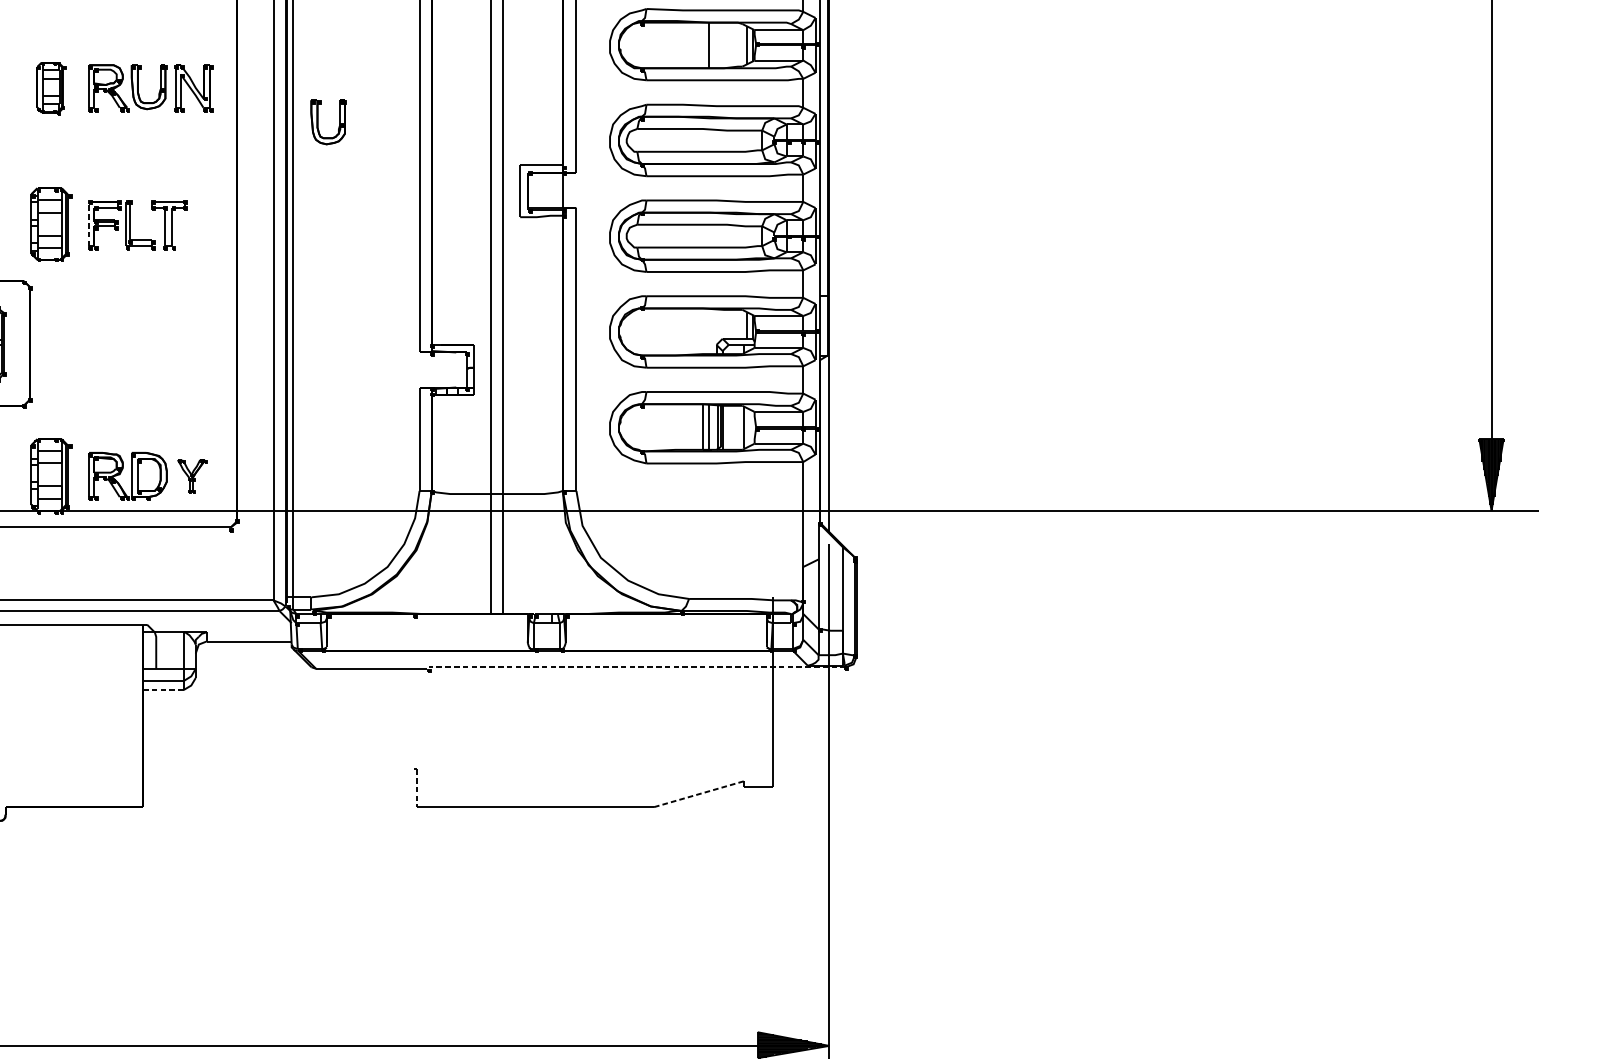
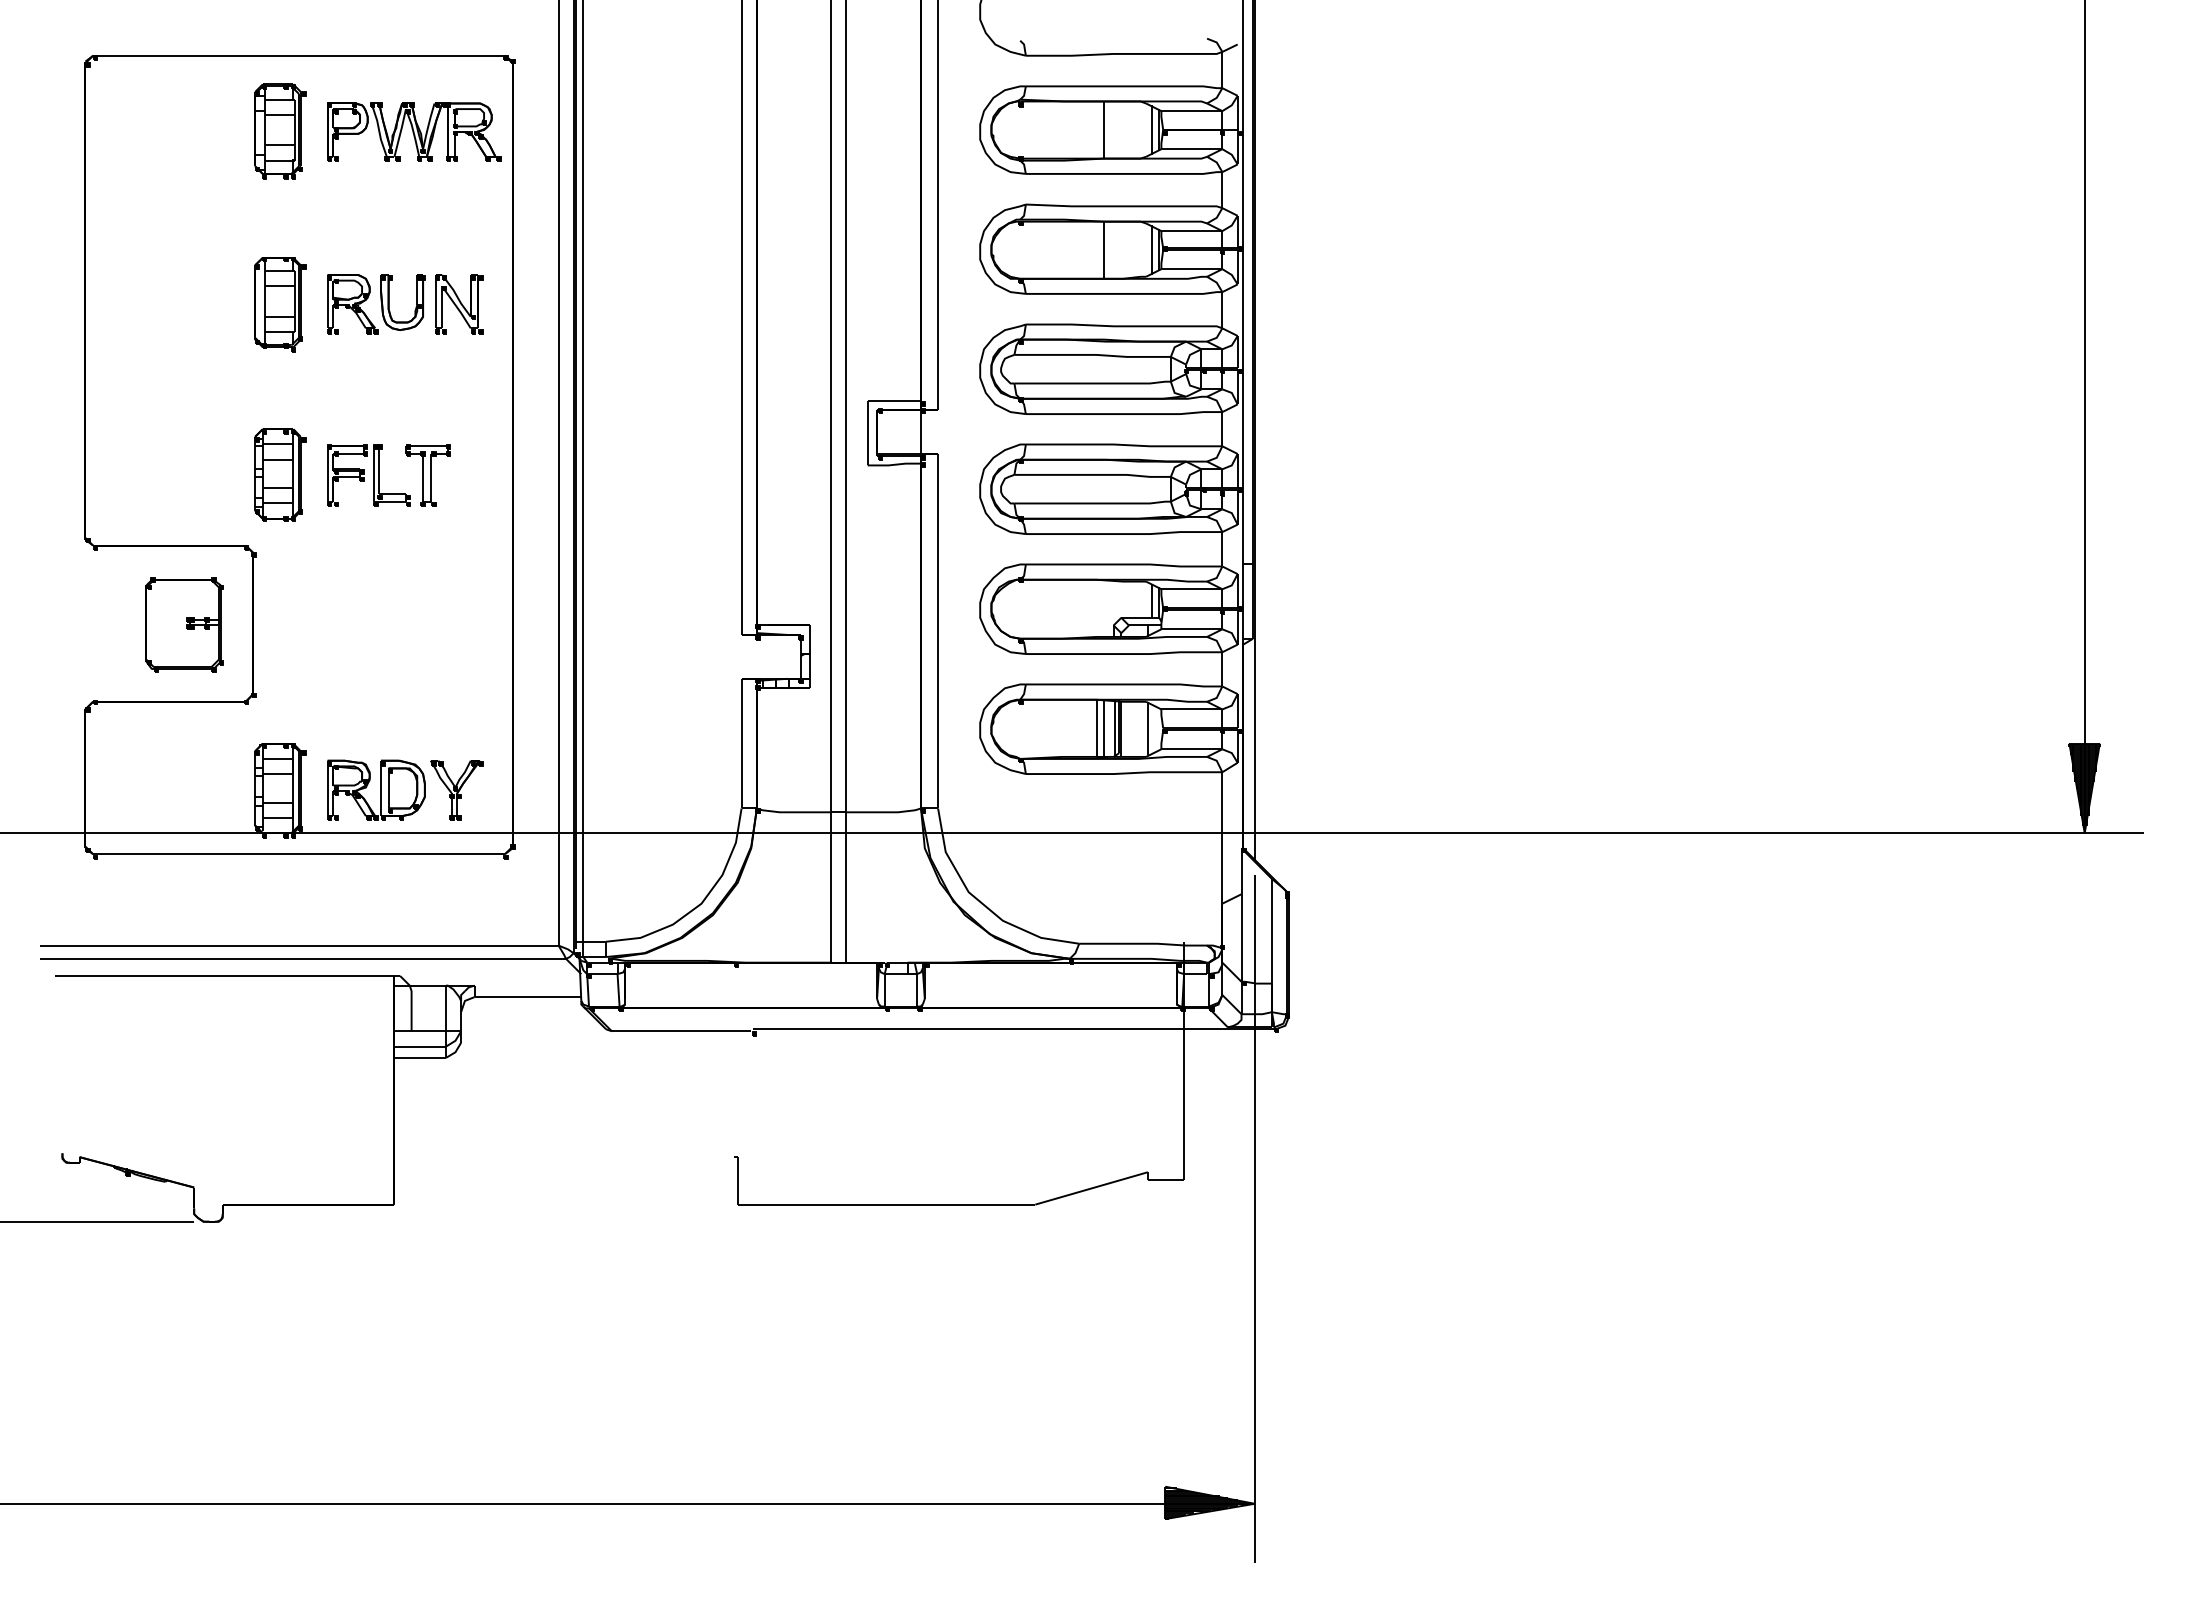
part: (51, 88) -> (280, 304), size x1.43
part: (318, 122) -> (614, 346), removed
line: (89, 223) -> (327, 473), dashed -> solid
part: (192, 476) -> (456, 790), size x1.43
line: (636, 667) -> (1013, 1029), dashed -> solid
line: (163, 689) -> (420, 1057), dashed -> solid
line: (416, 787) -> (737, 1180), dashed -> solid
line: (698, 794) -> (1091, 1188), dashed -> solid

